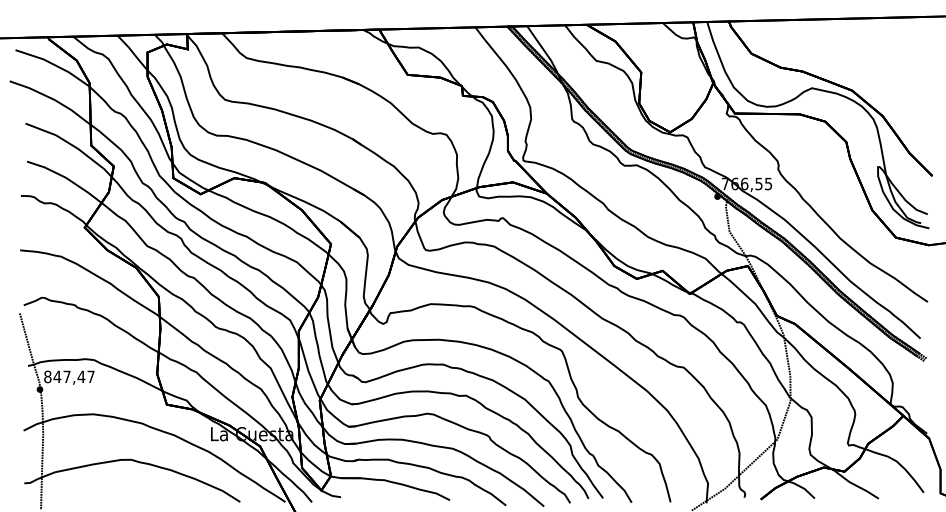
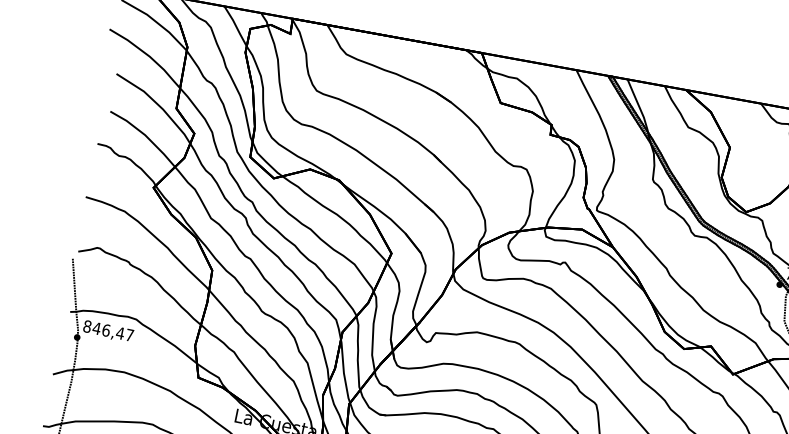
text: (66, 376) -> (105, 329), 847,47 -> 846,47

